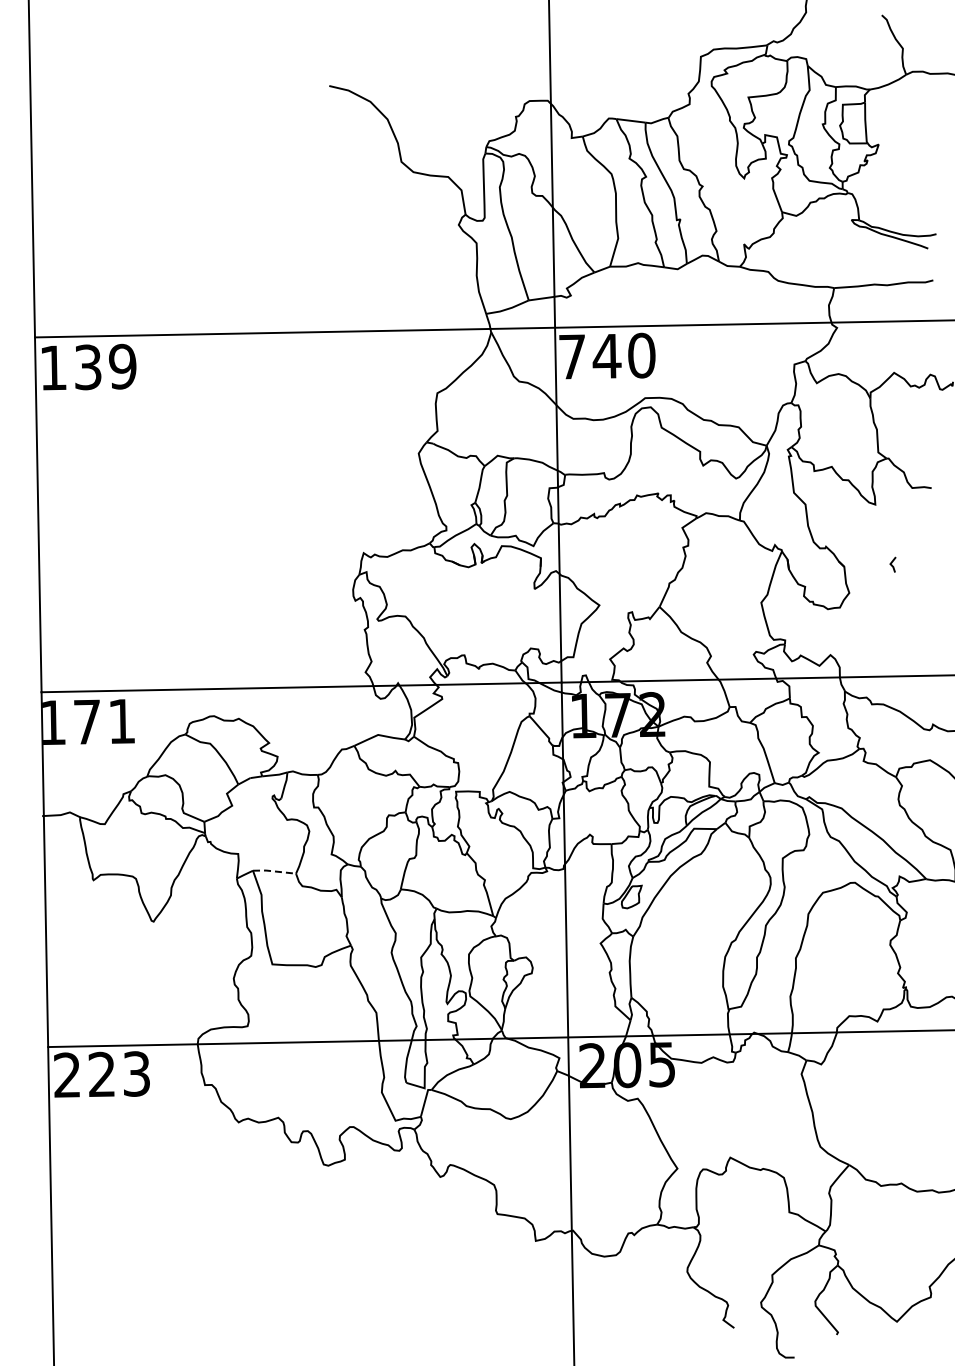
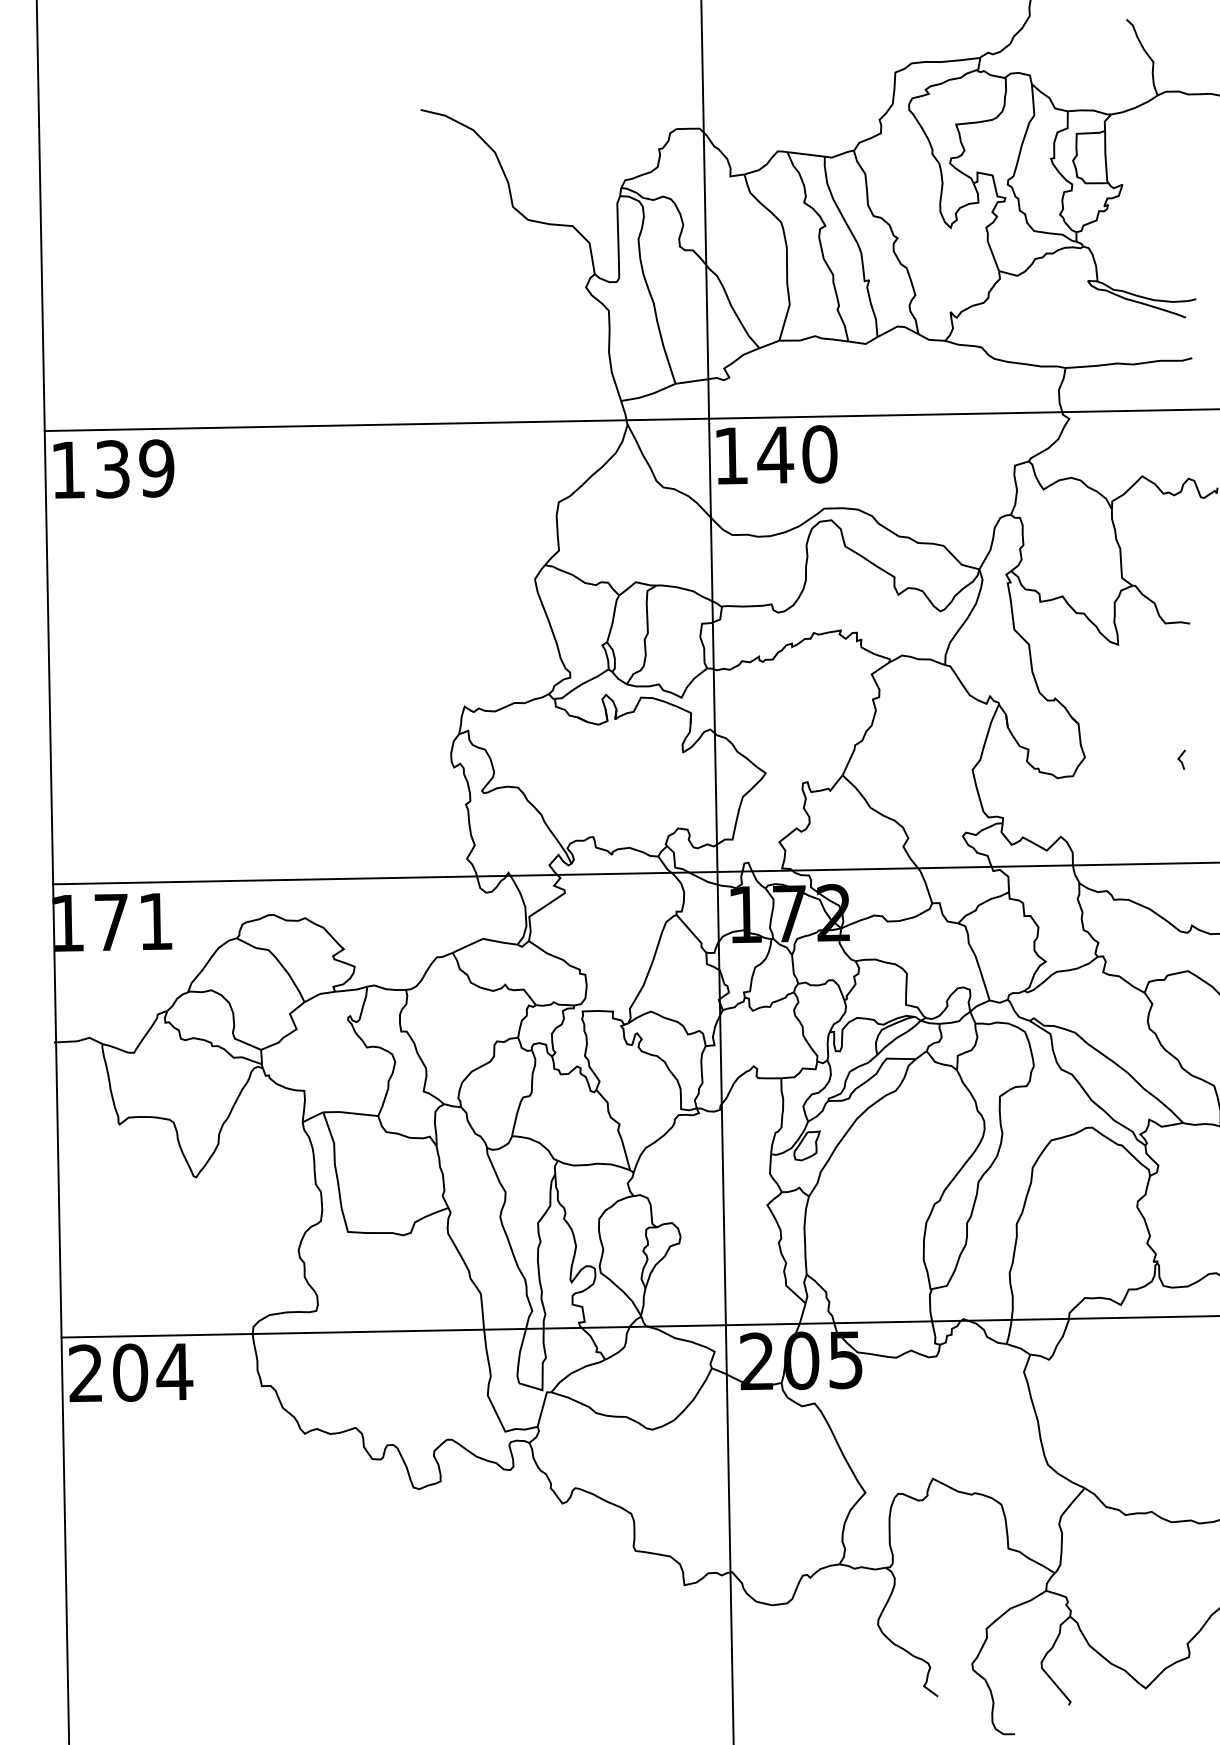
text: (572, 356) -> (731, 455), 740 -> 140
line: (892, 564) -> (1180, 759), moved
line: (274, 871) -> (350, 1113), dashed -> solid
text: (119, 1074) -> (152, 1372), 223 -> 204

